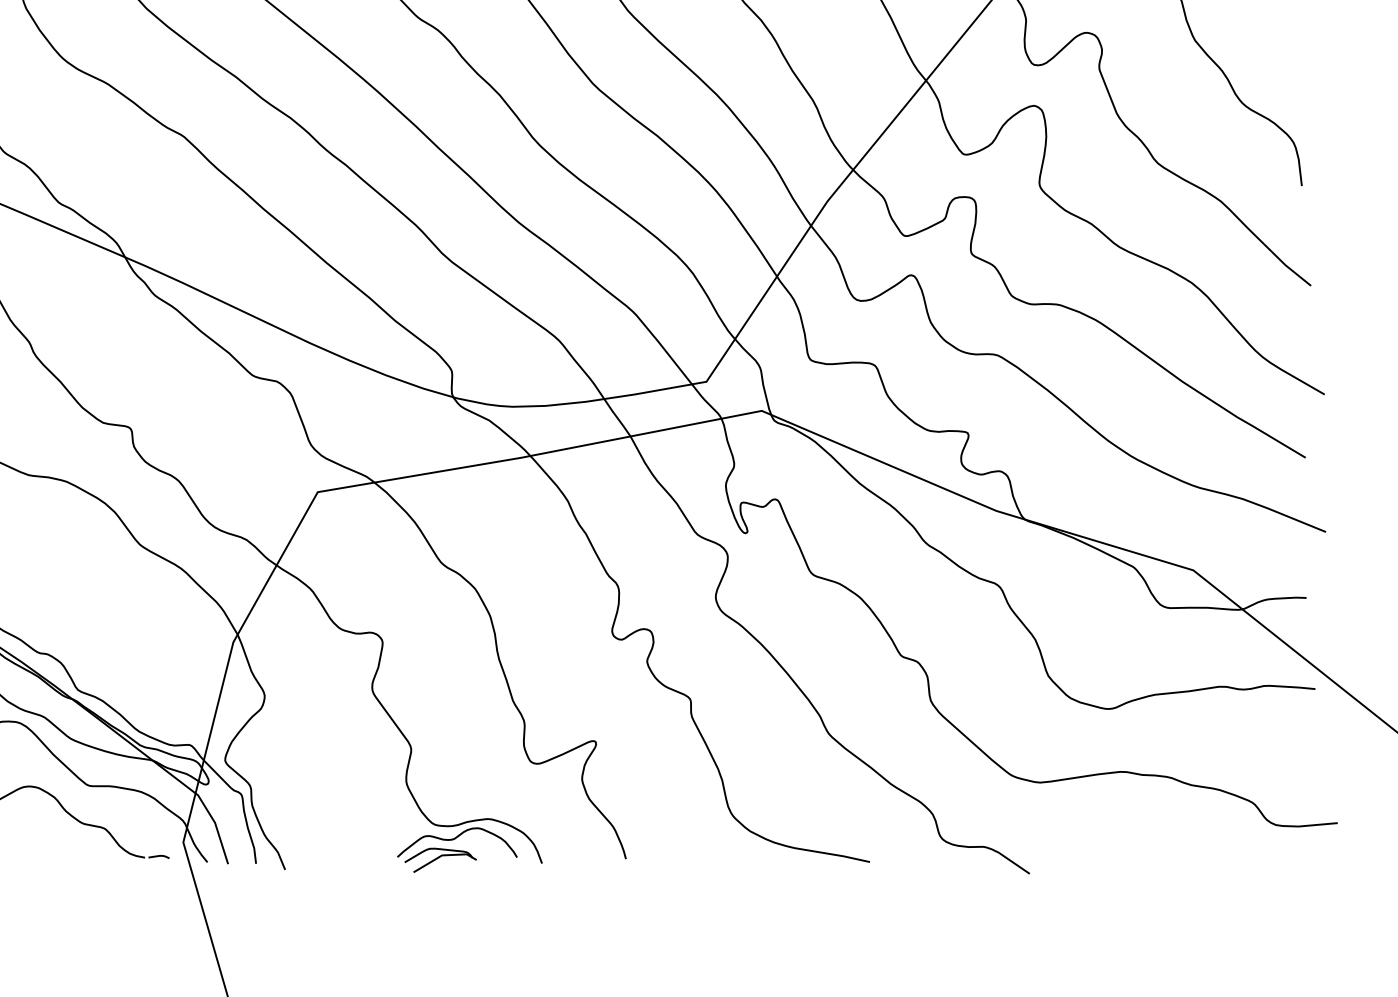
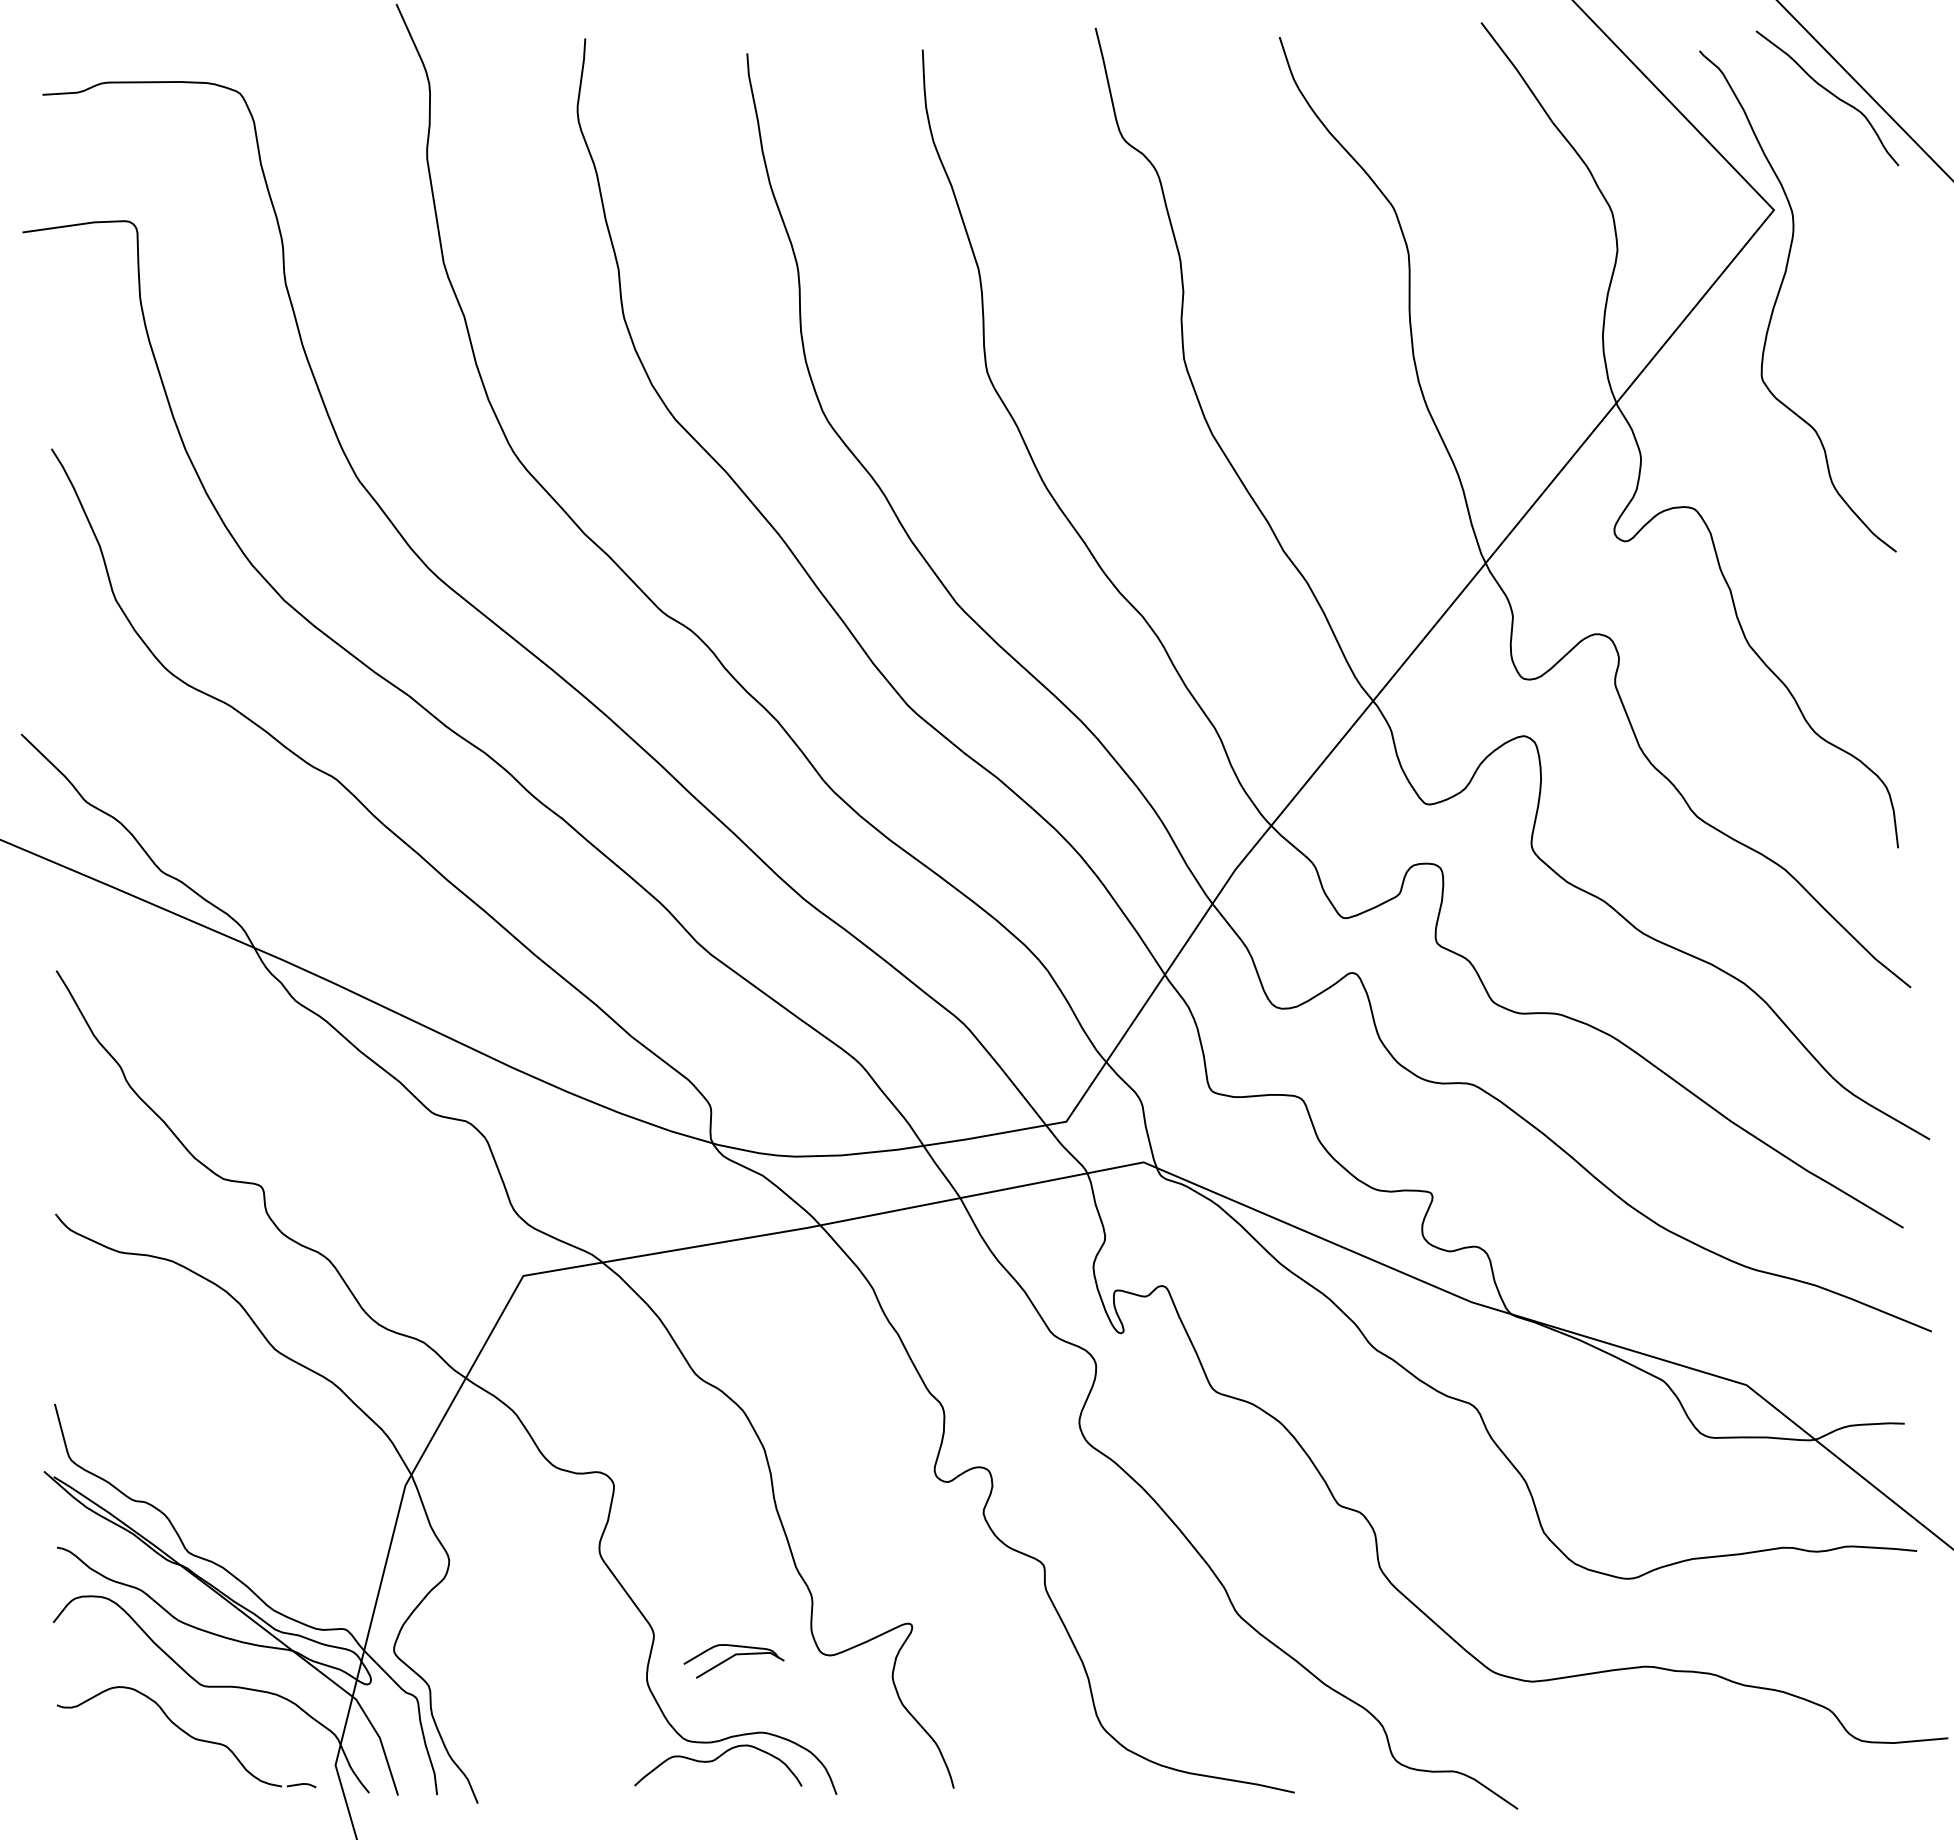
part: (440, 860) -> (733, 1661), moved

